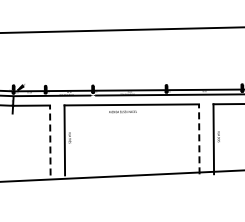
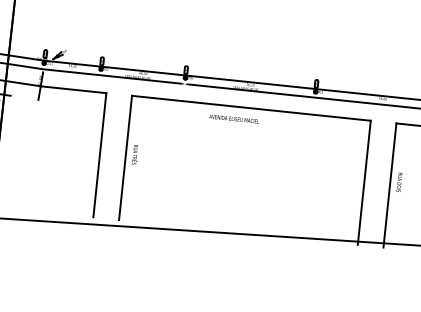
line: (199, 139) -> (364, 183), dashed -> solid
line: (50, 140) -> (100, 155), dashed -> solid

